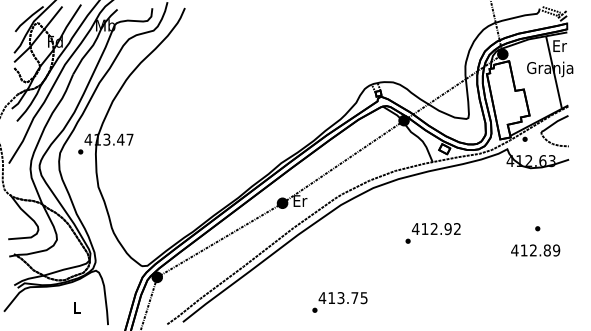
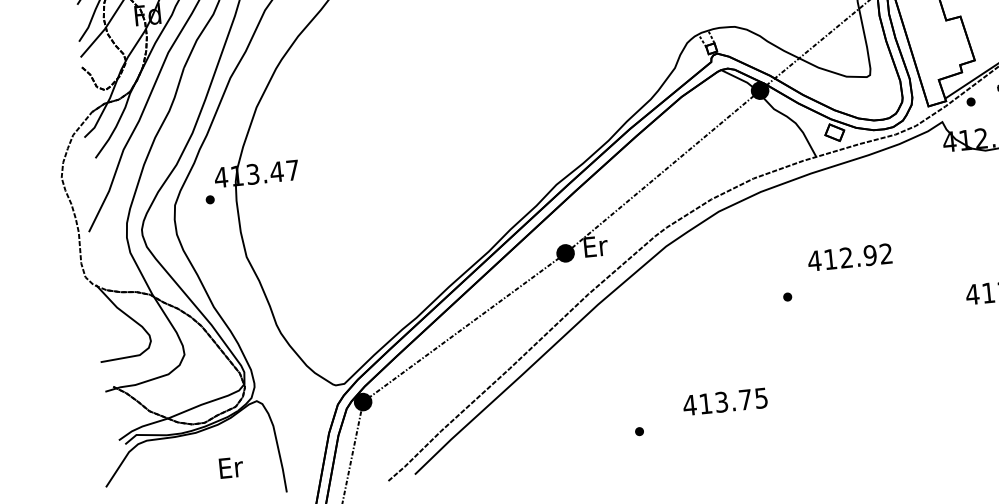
text: (435, 229) -> (848, 258), moved
text: (342, 298) -> (724, 402), moved
text: (77, 307) -> (231, 467), L -> Er

